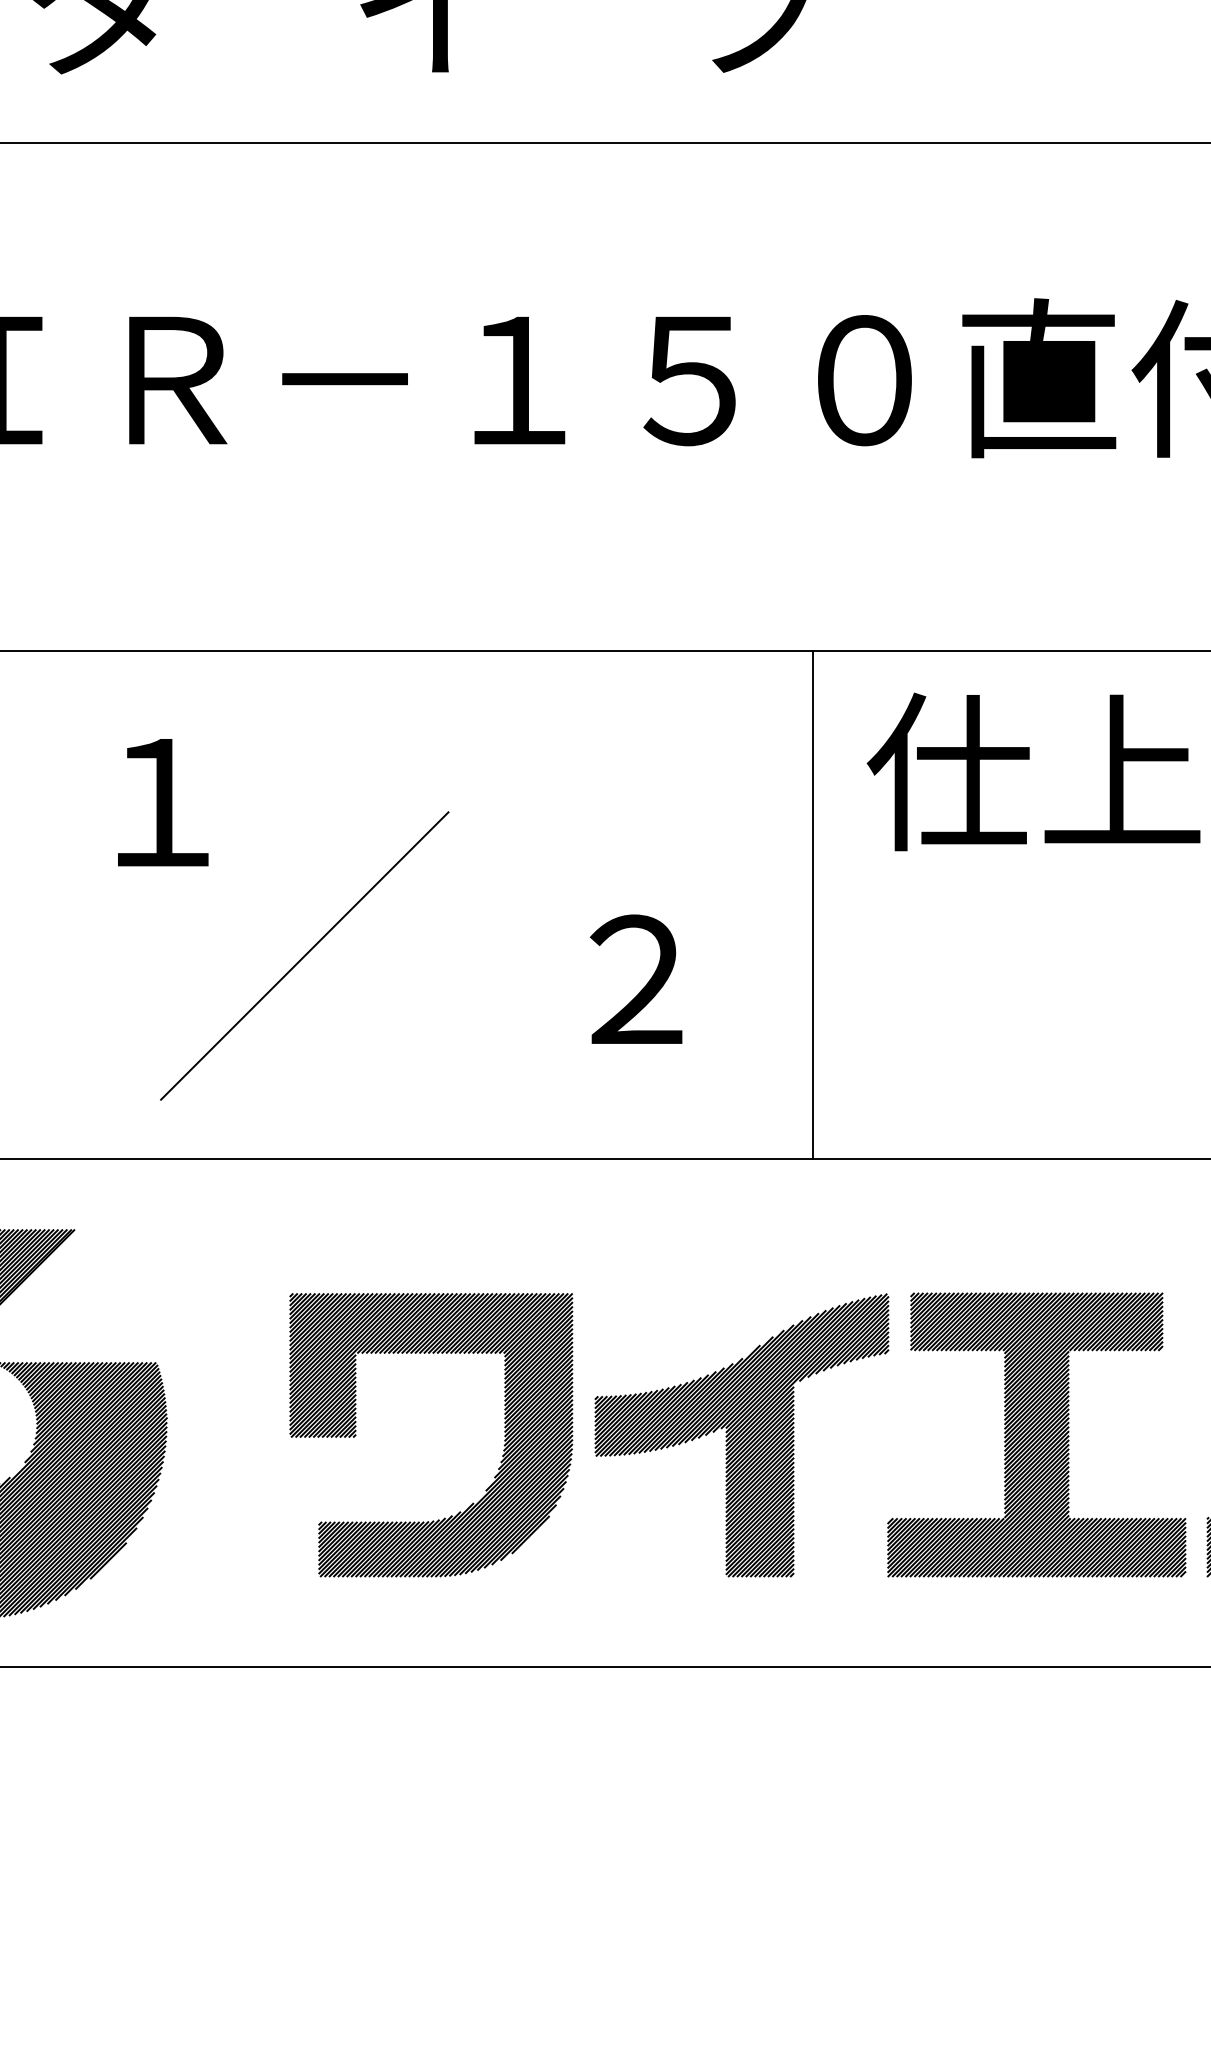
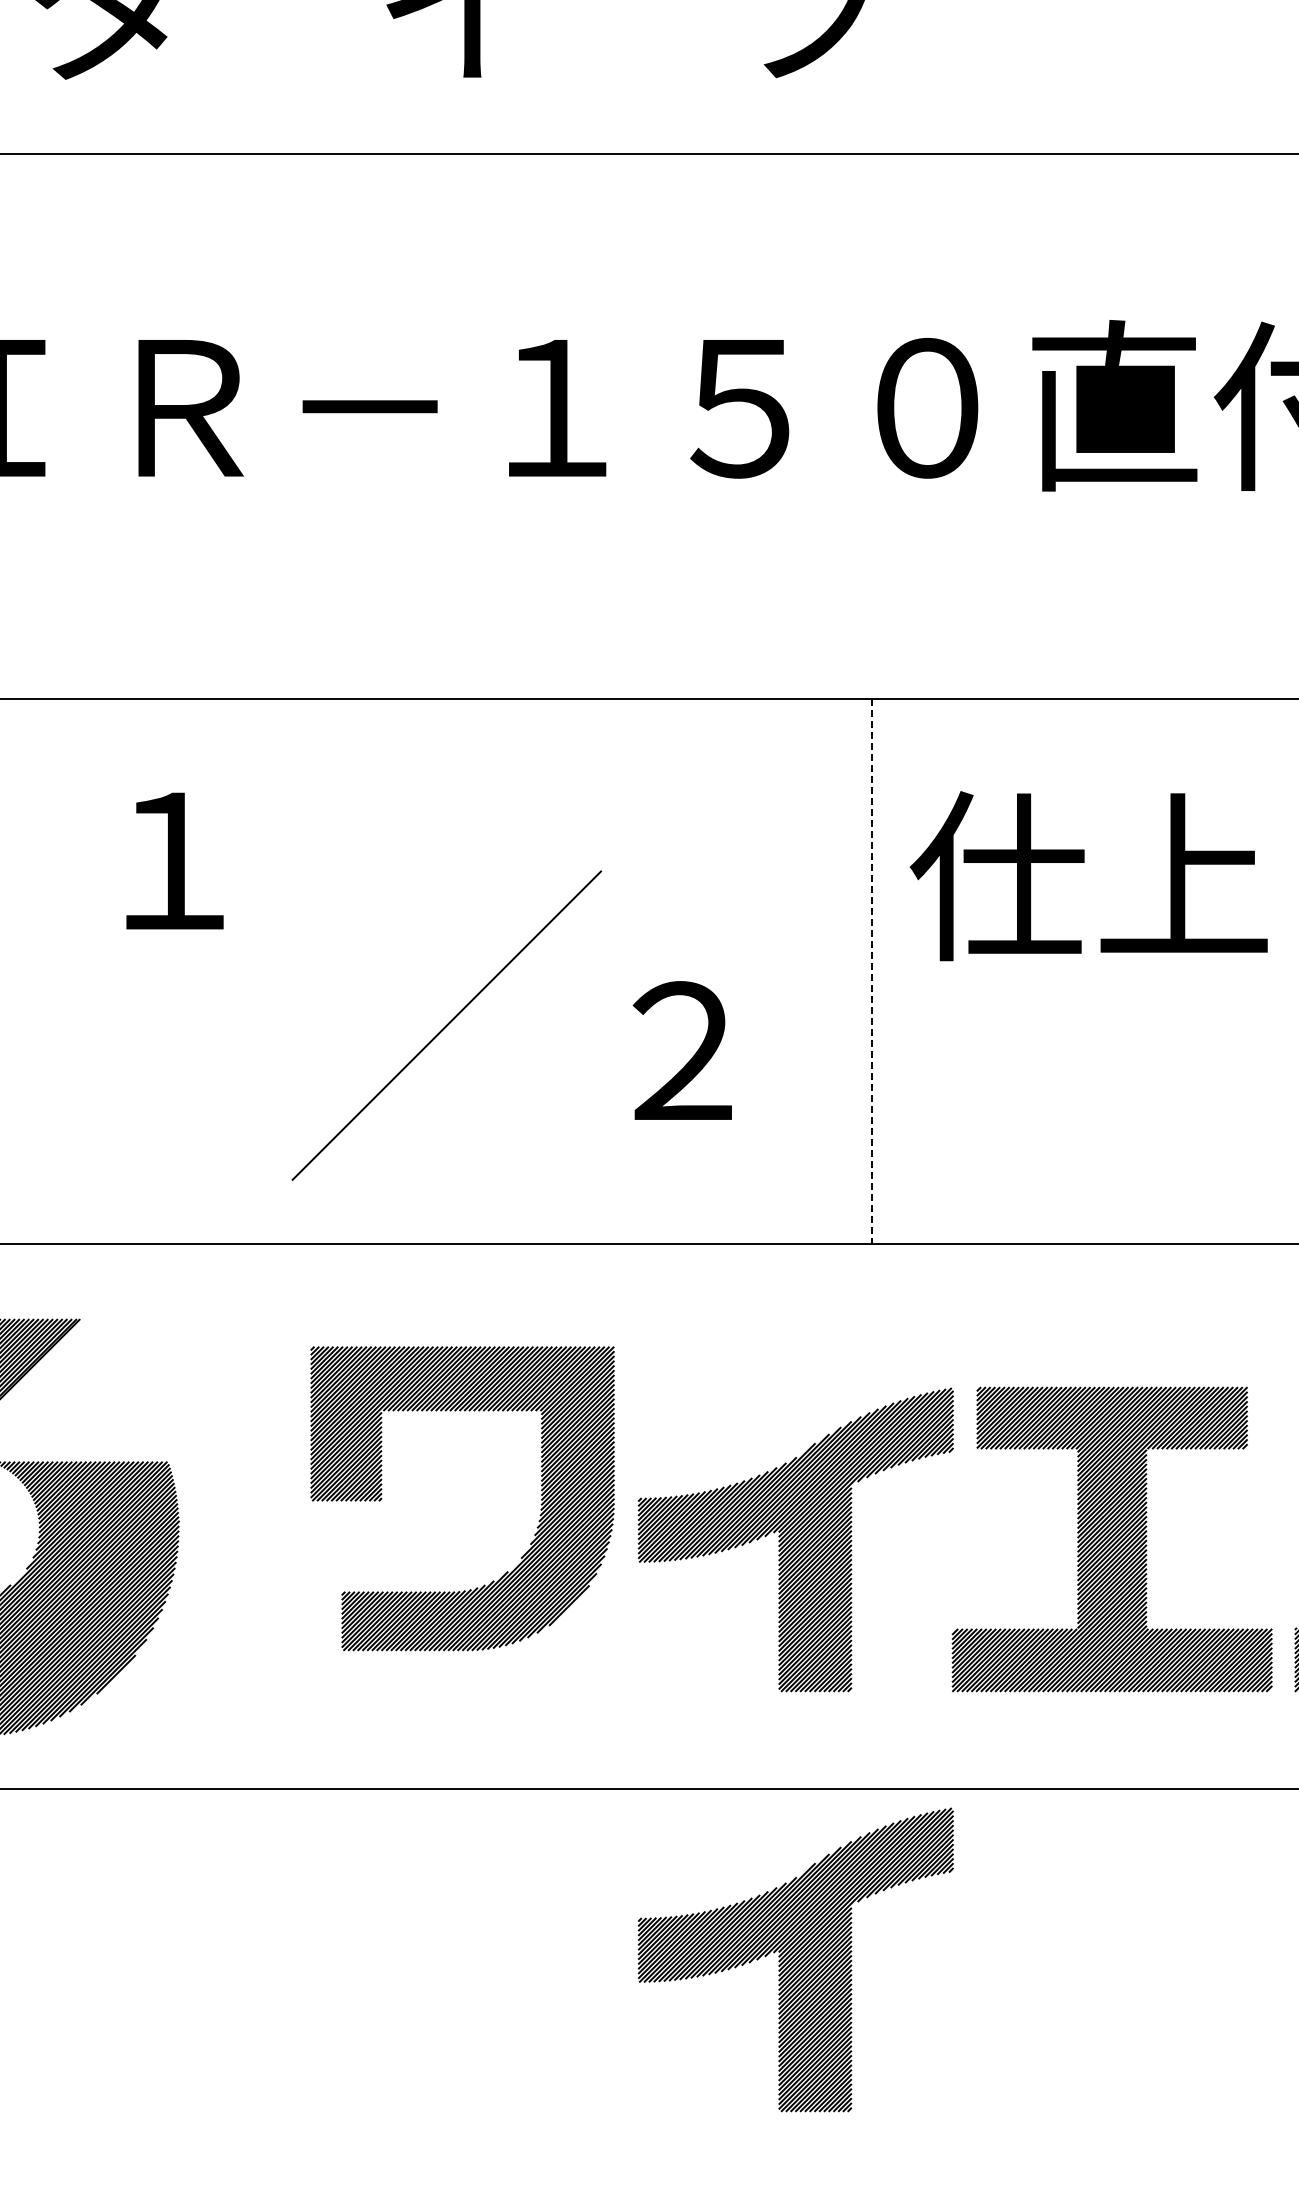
text: (1033, 772) -> (1088, 876), moved
line: (812, 905) -> (871, 971), solid -> dashed
line: (304, 955) -> (446, 1025), moved
part: (503, 1440) -> (540, 1504), moved
part: (741, 1826) -> (795, 1959), added

